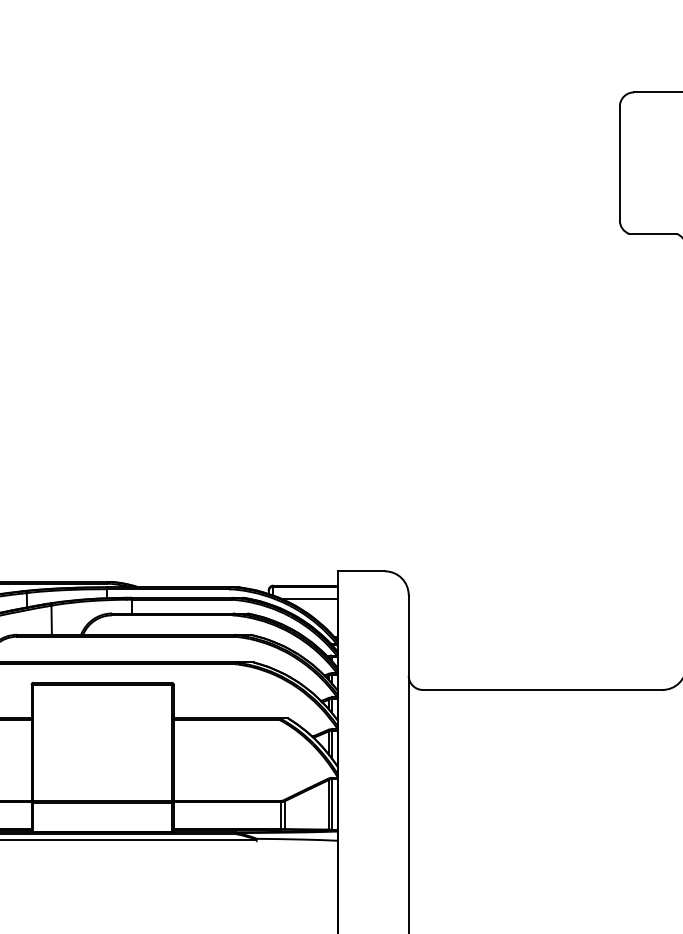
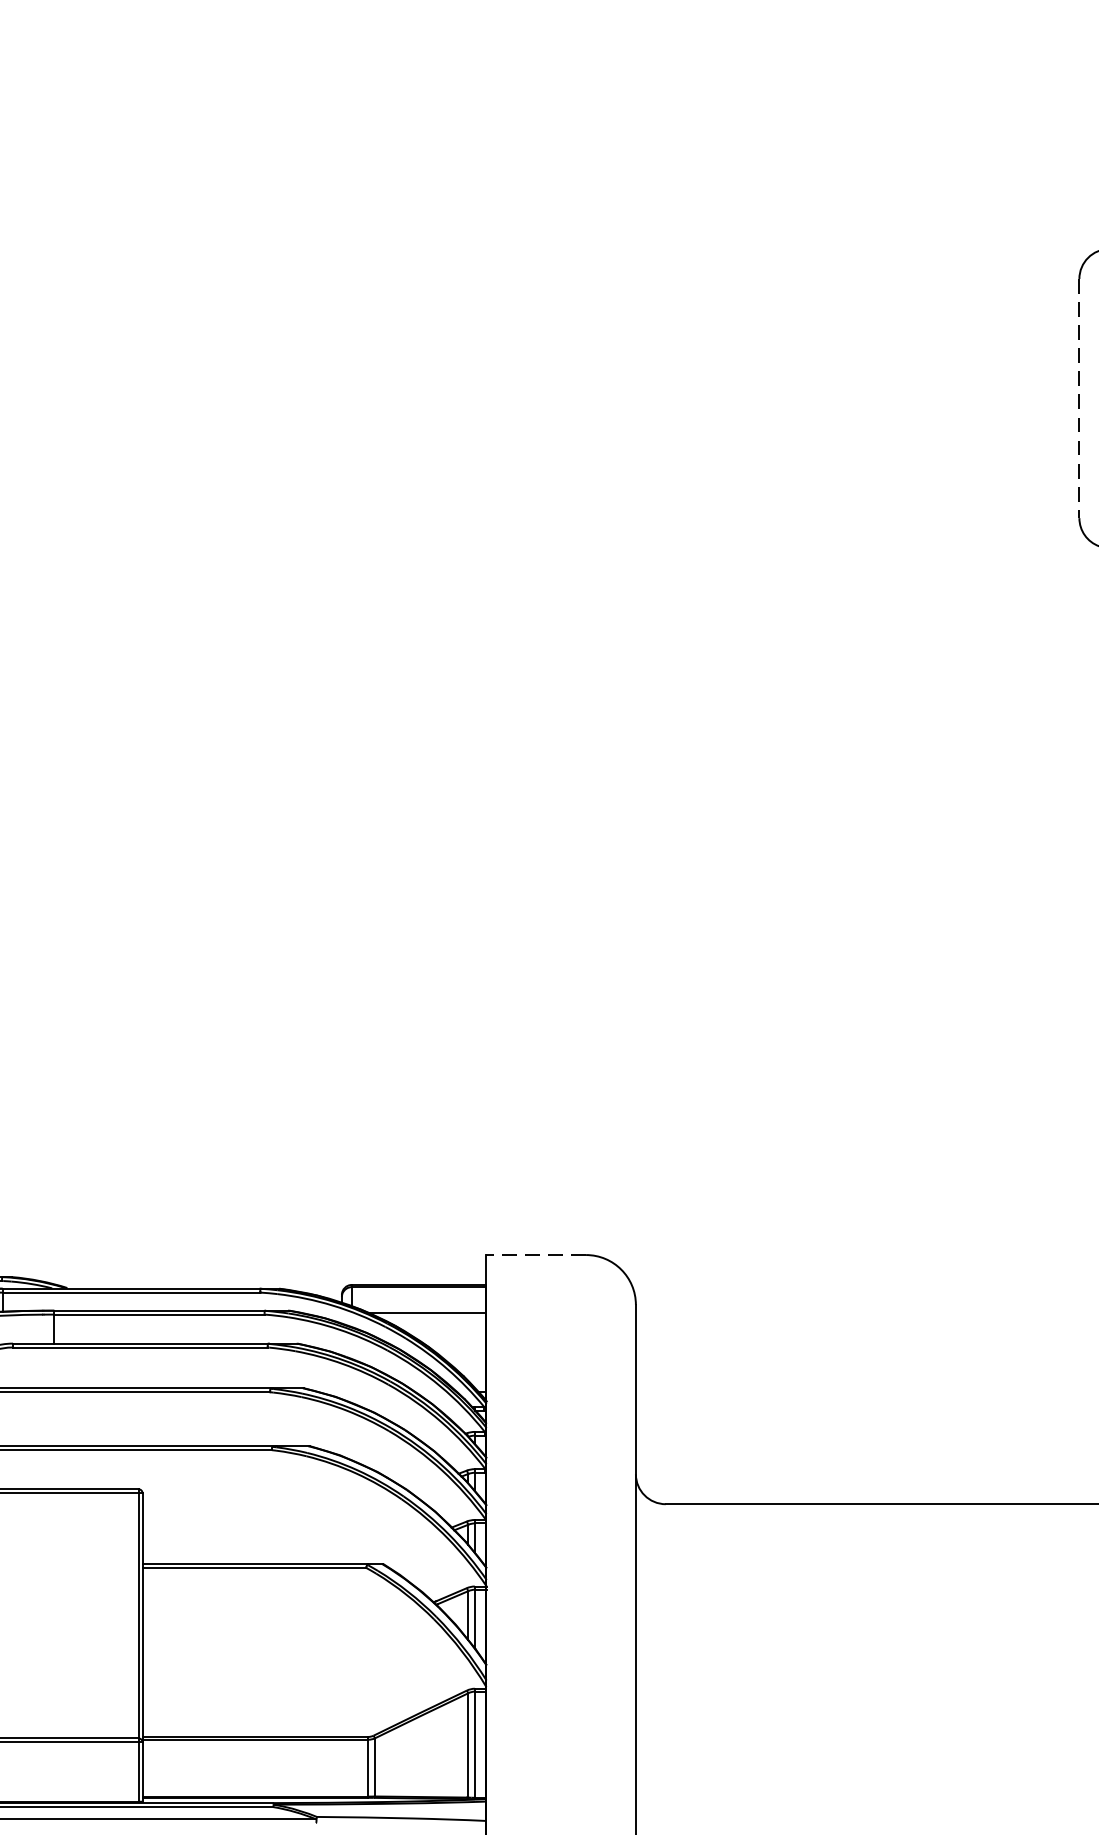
line: (619, 163) -> (1078, 398), solid -> dashed
line: (361, 571) -> (536, 1255), solid -> dashed

